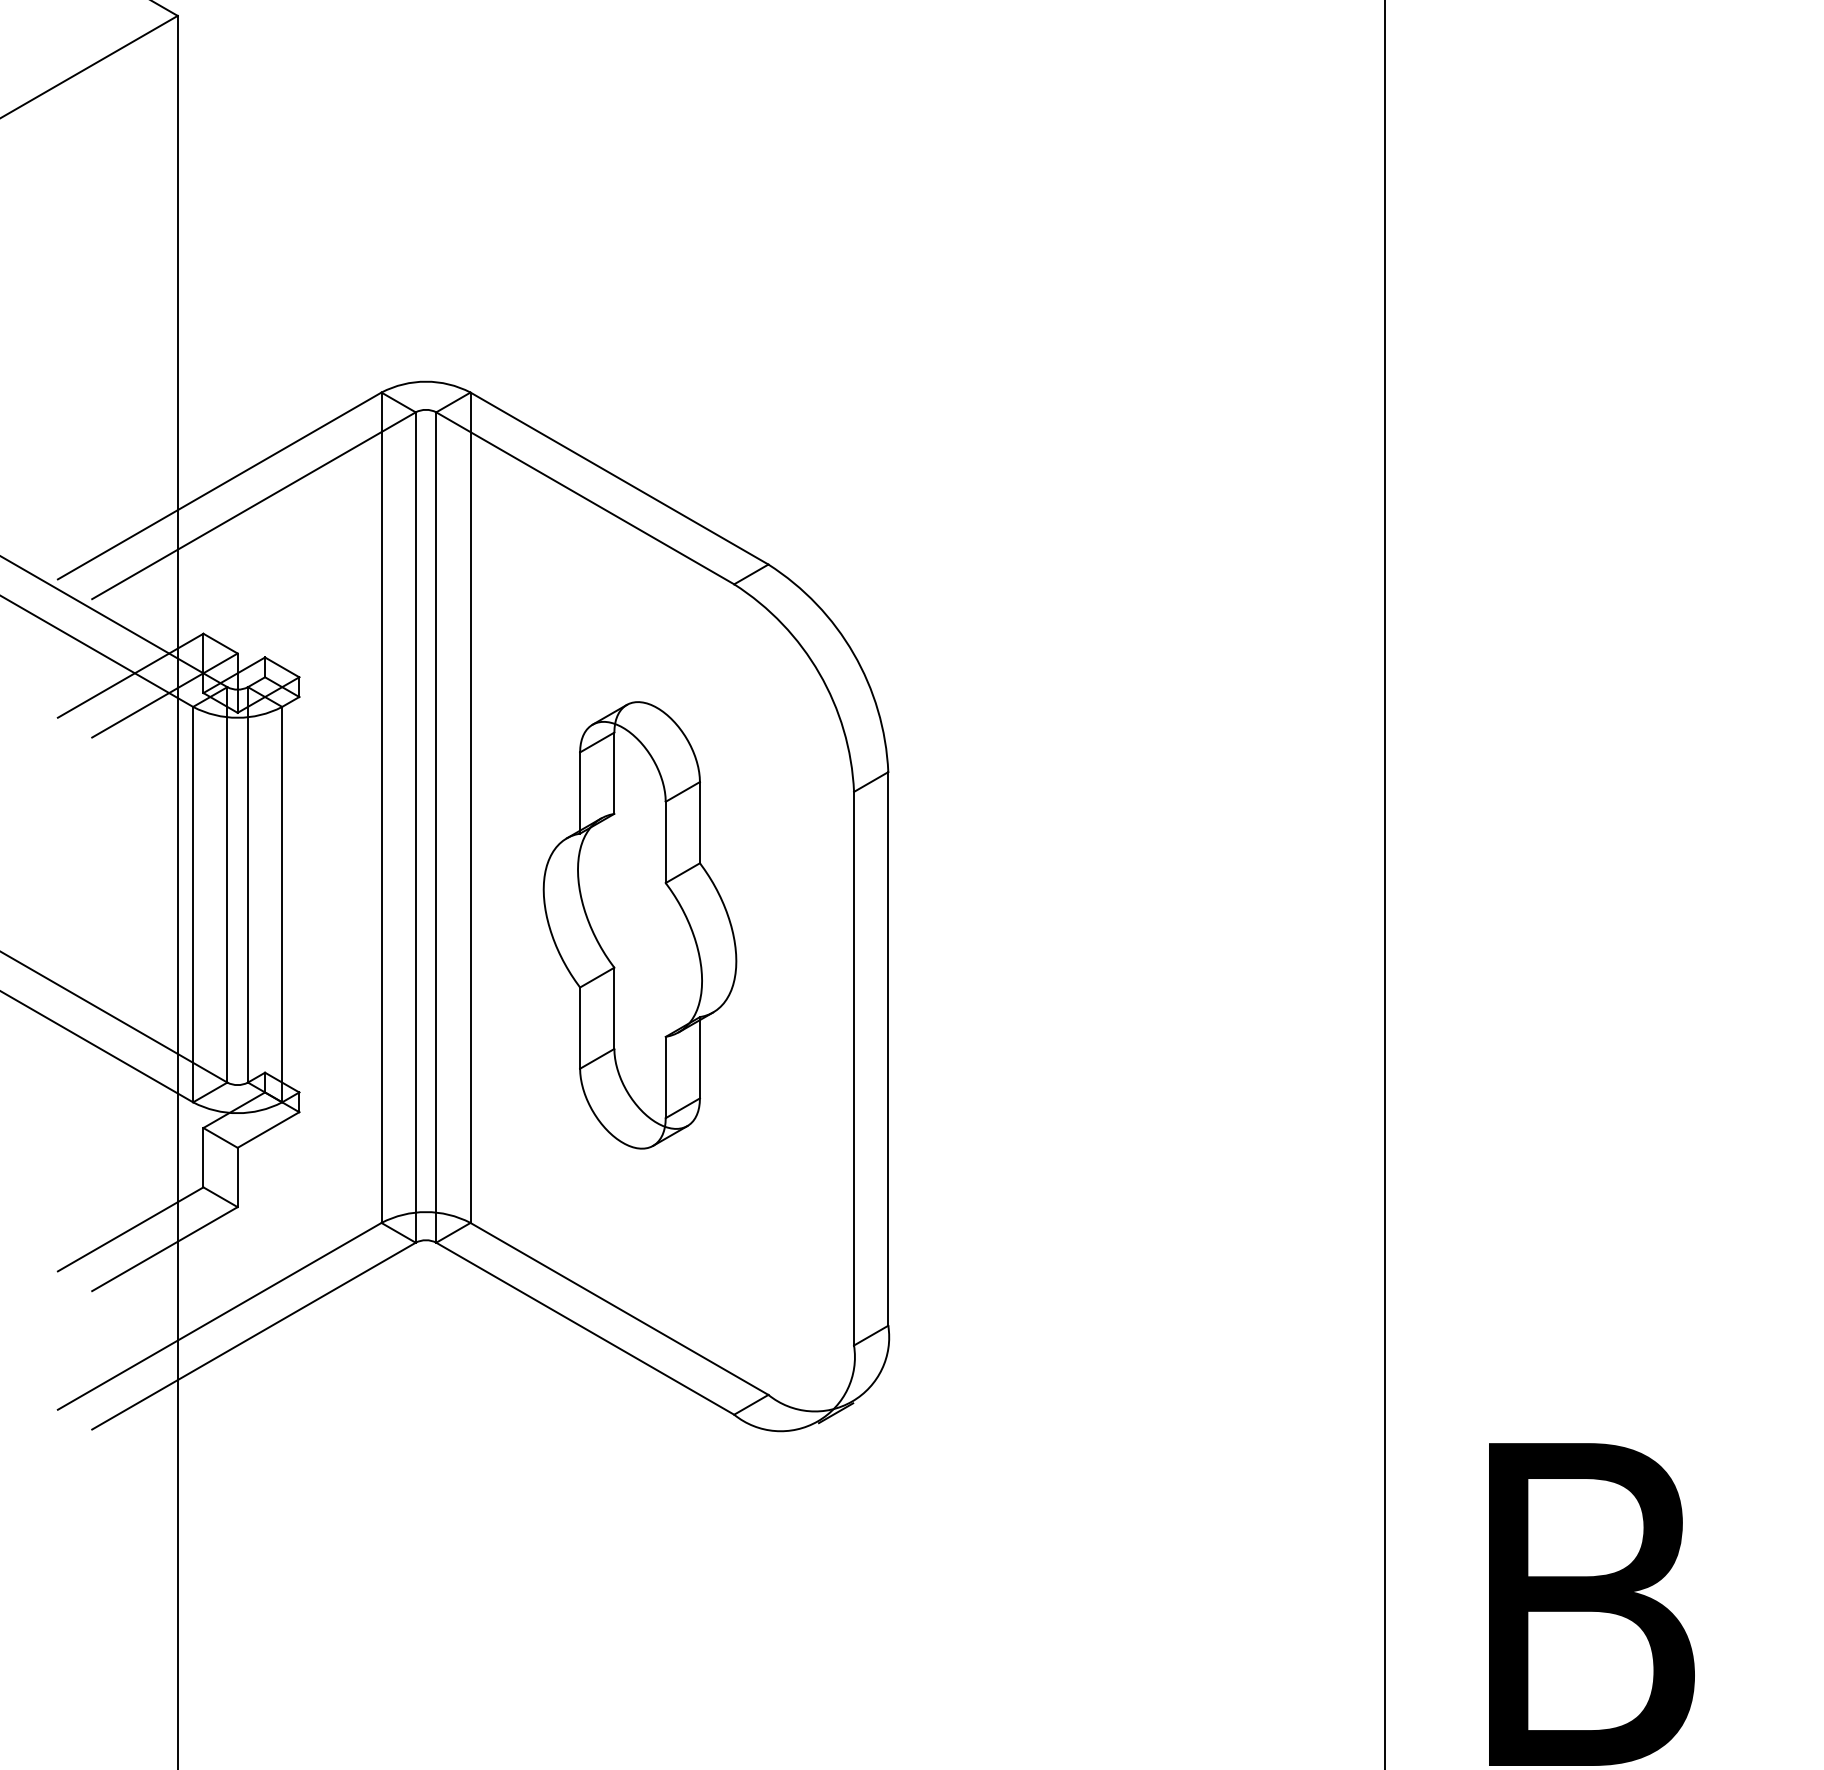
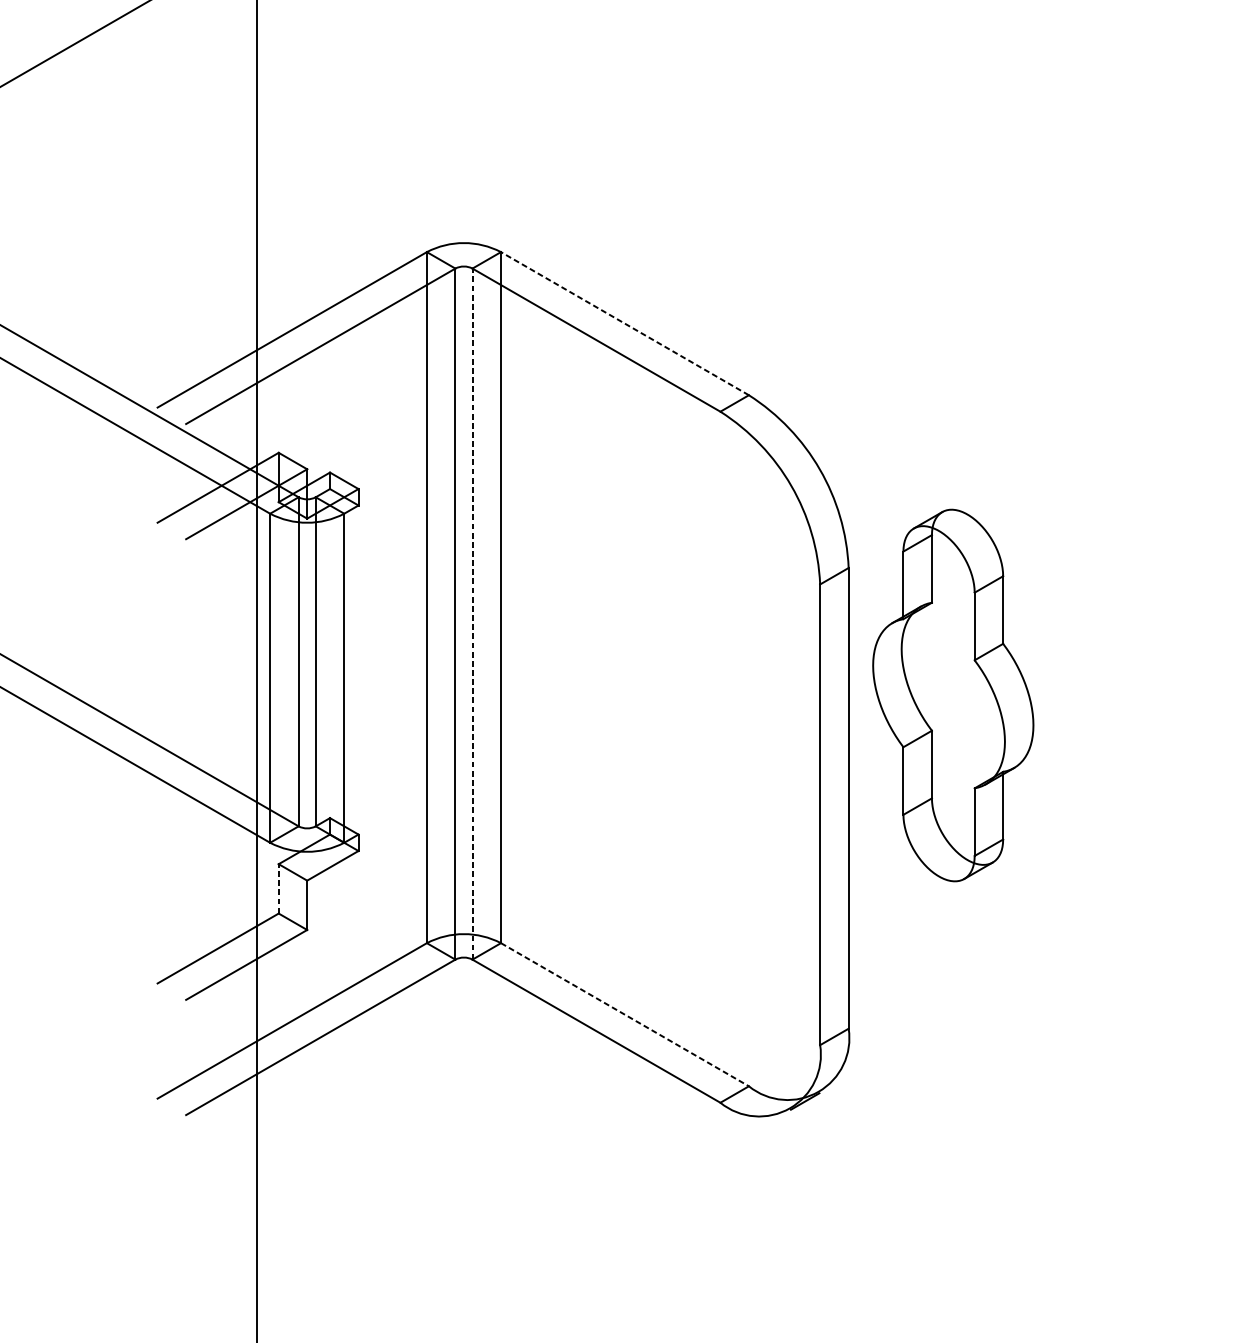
line: (619, 478) -> (624, 323), solid -> dashed
line: (436, 827) -> (472, 614), solid -> dashed
part: (639, 925) -> (952, 695), moved
line: (203, 1157) -> (278, 888), solid -> dashed
line: (619, 1308) -> (624, 1014), solid -> dashed

